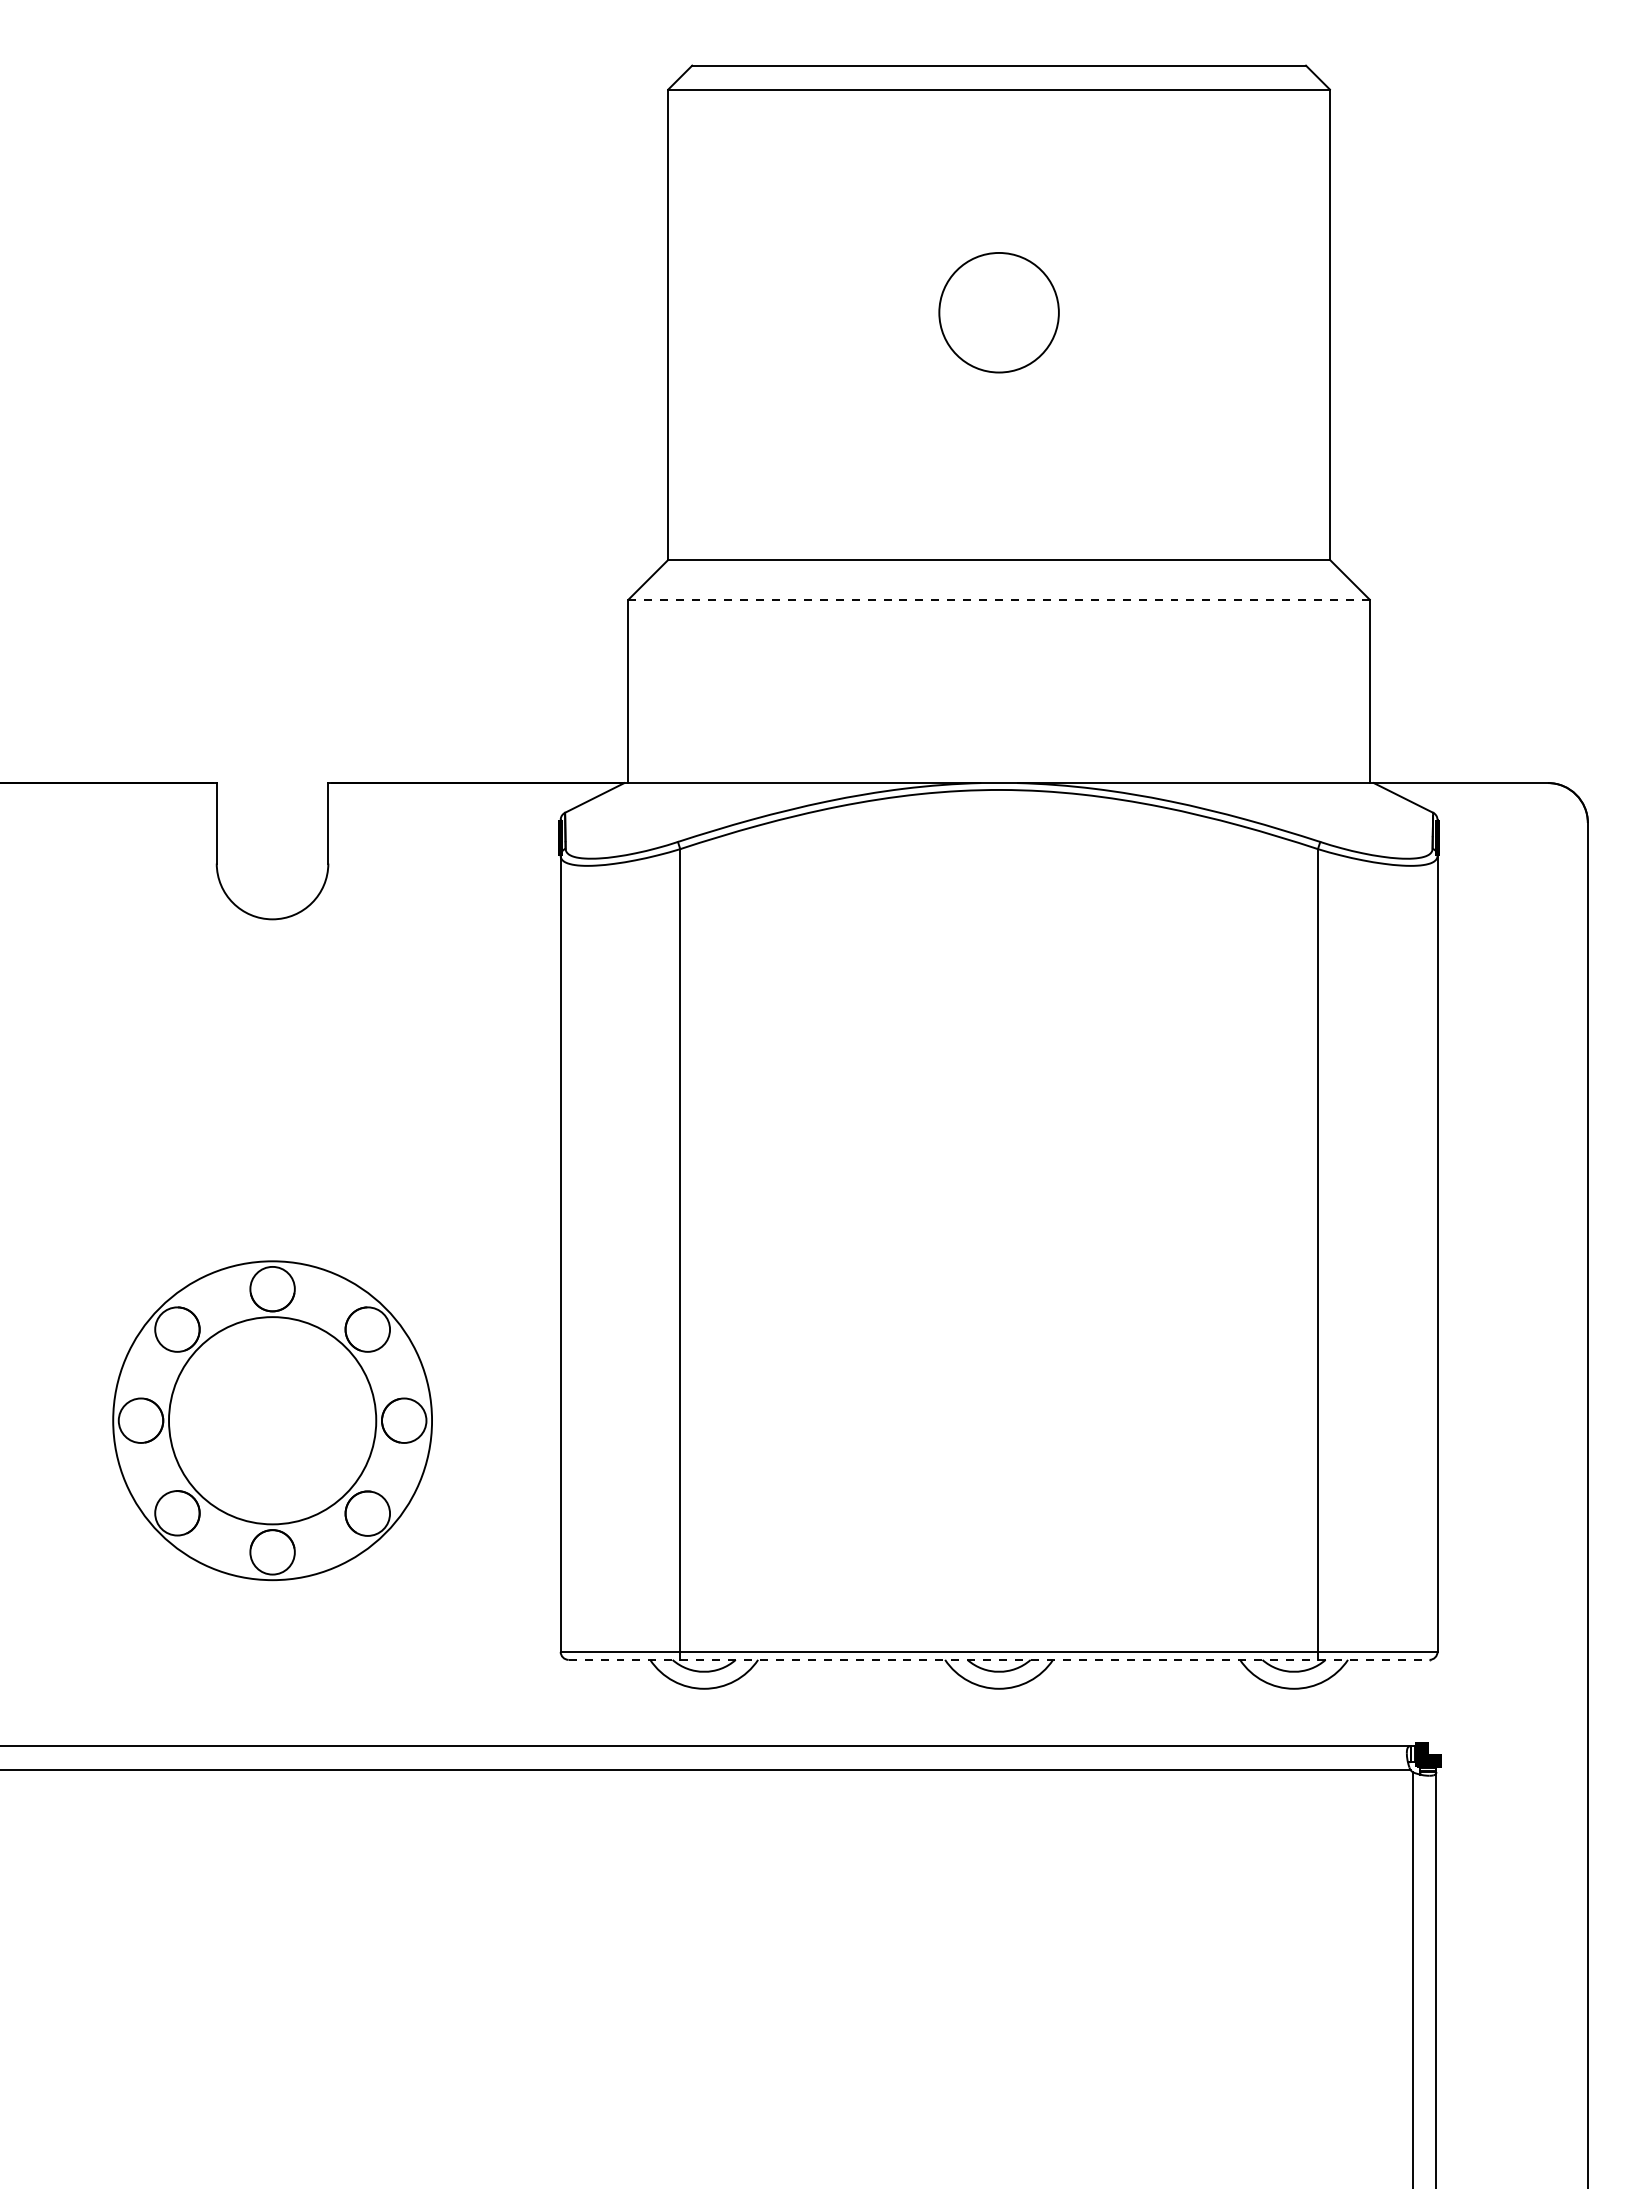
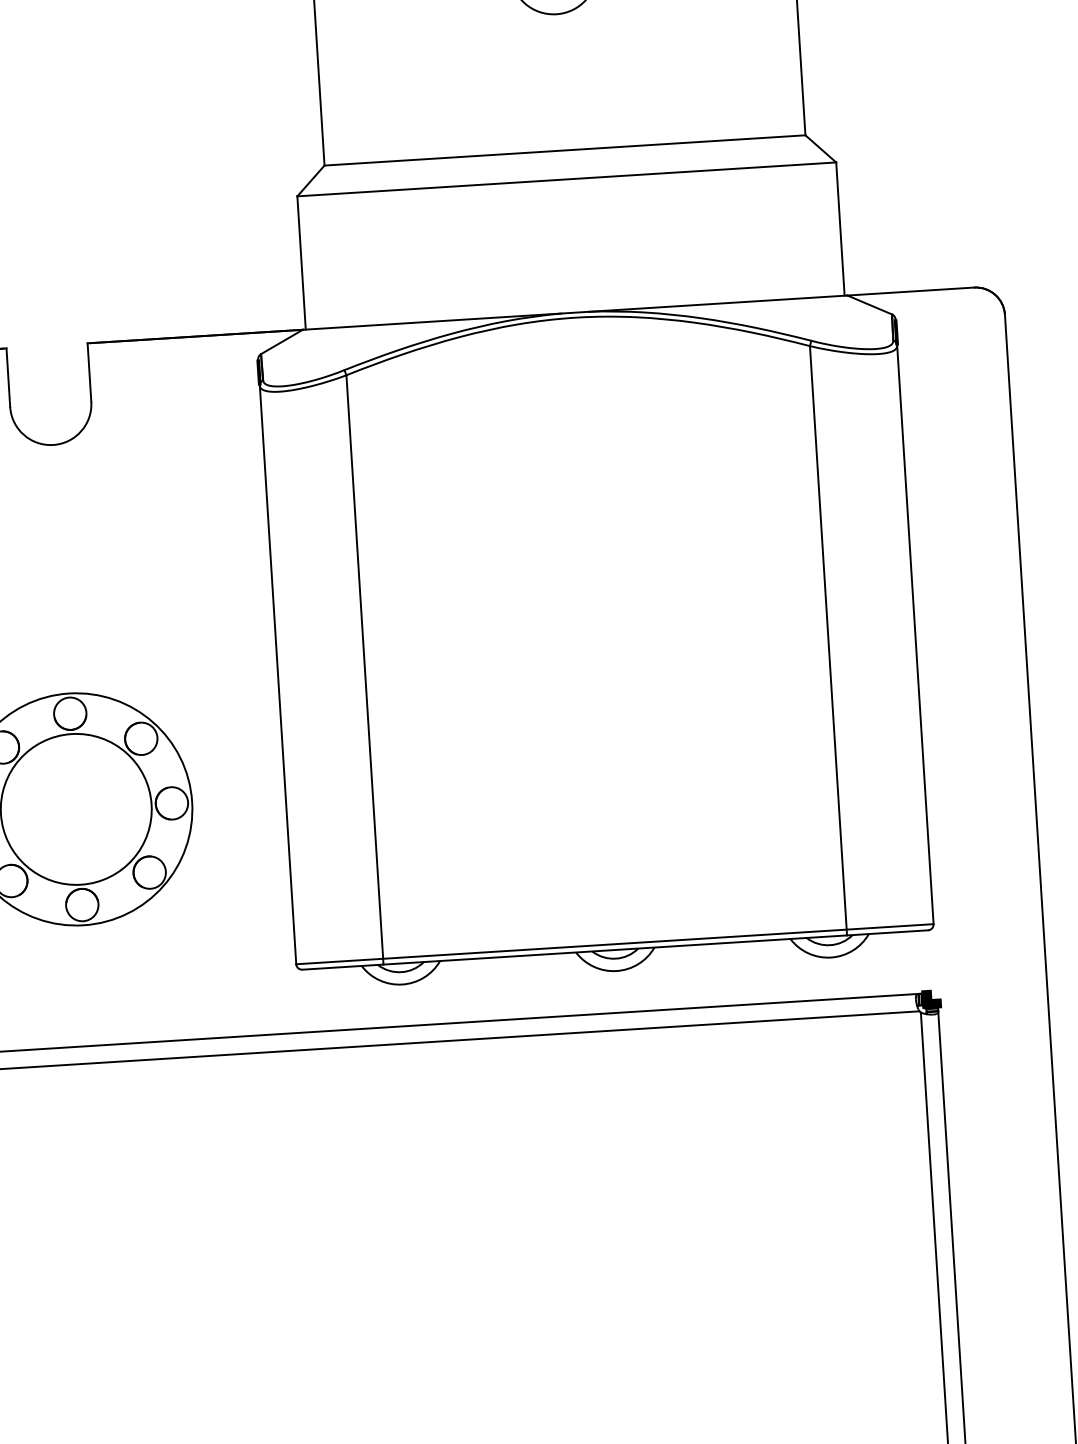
line: (999, 599) -> (567, 179), dashed -> solid
line: (999, 1659) -> (615, 949), dashed -> solid

